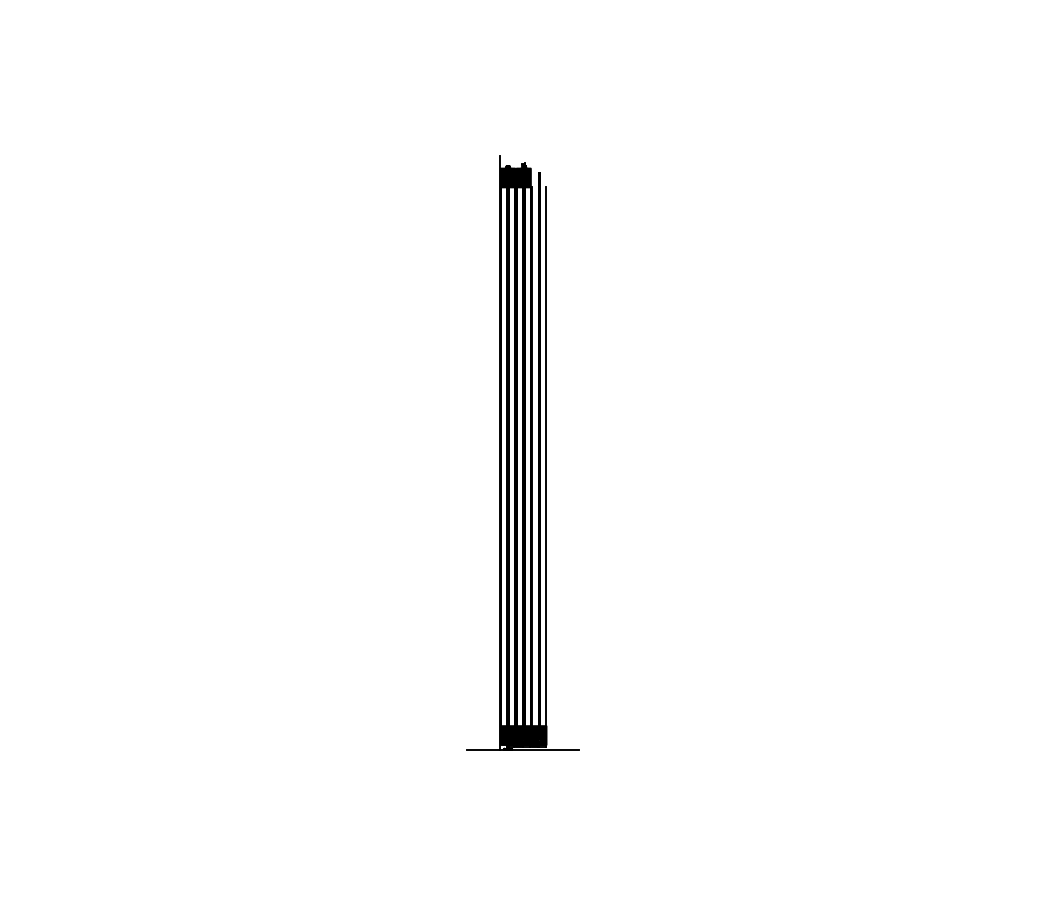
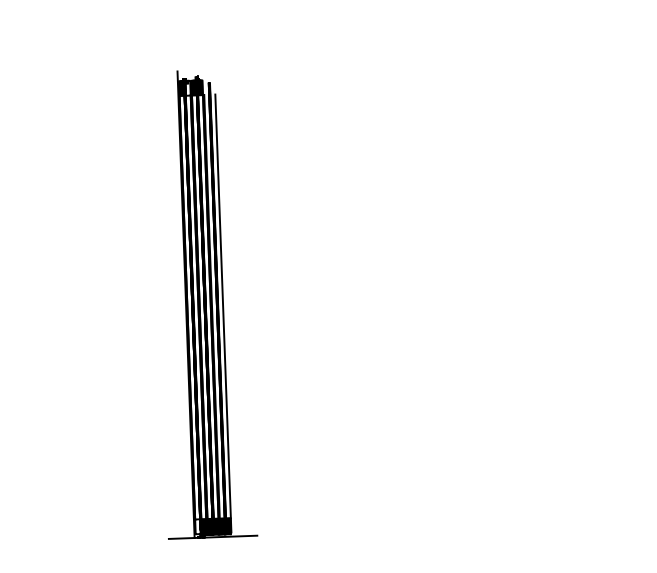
hatch: (511, 177) -> (187, 87), removed
hatch: (504, 735) -> (198, 526), removed

